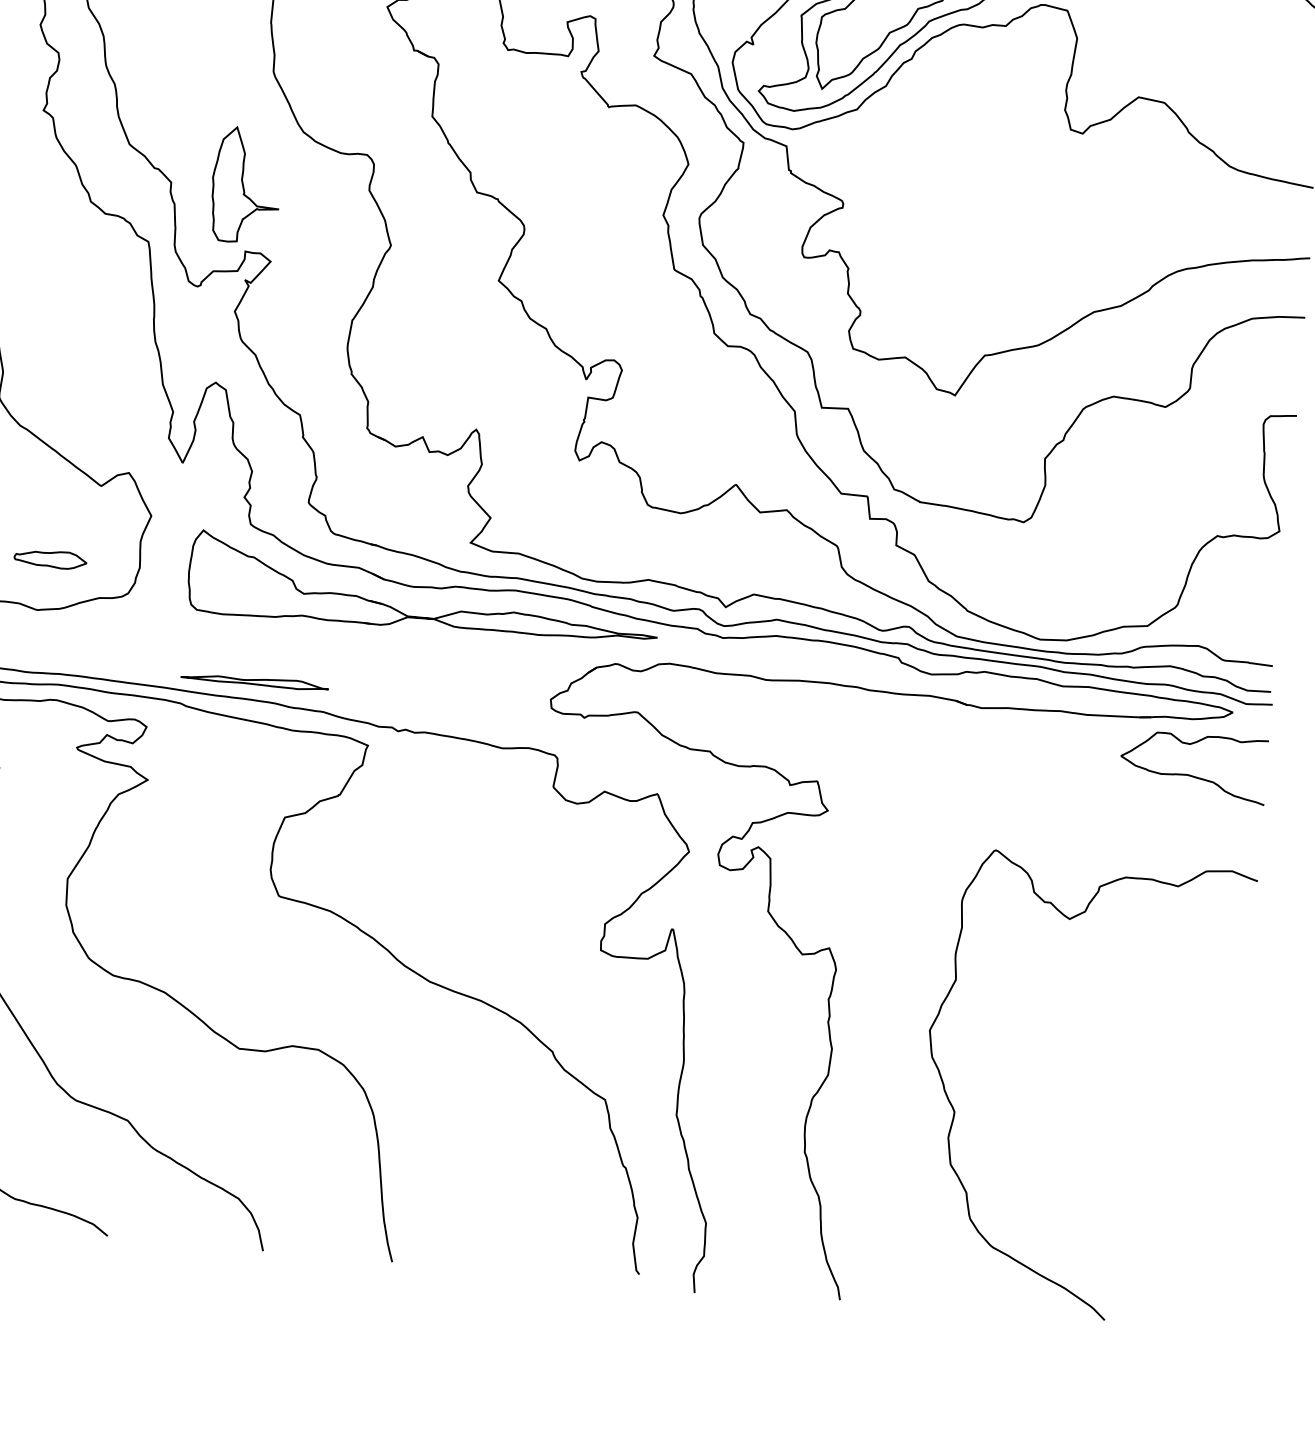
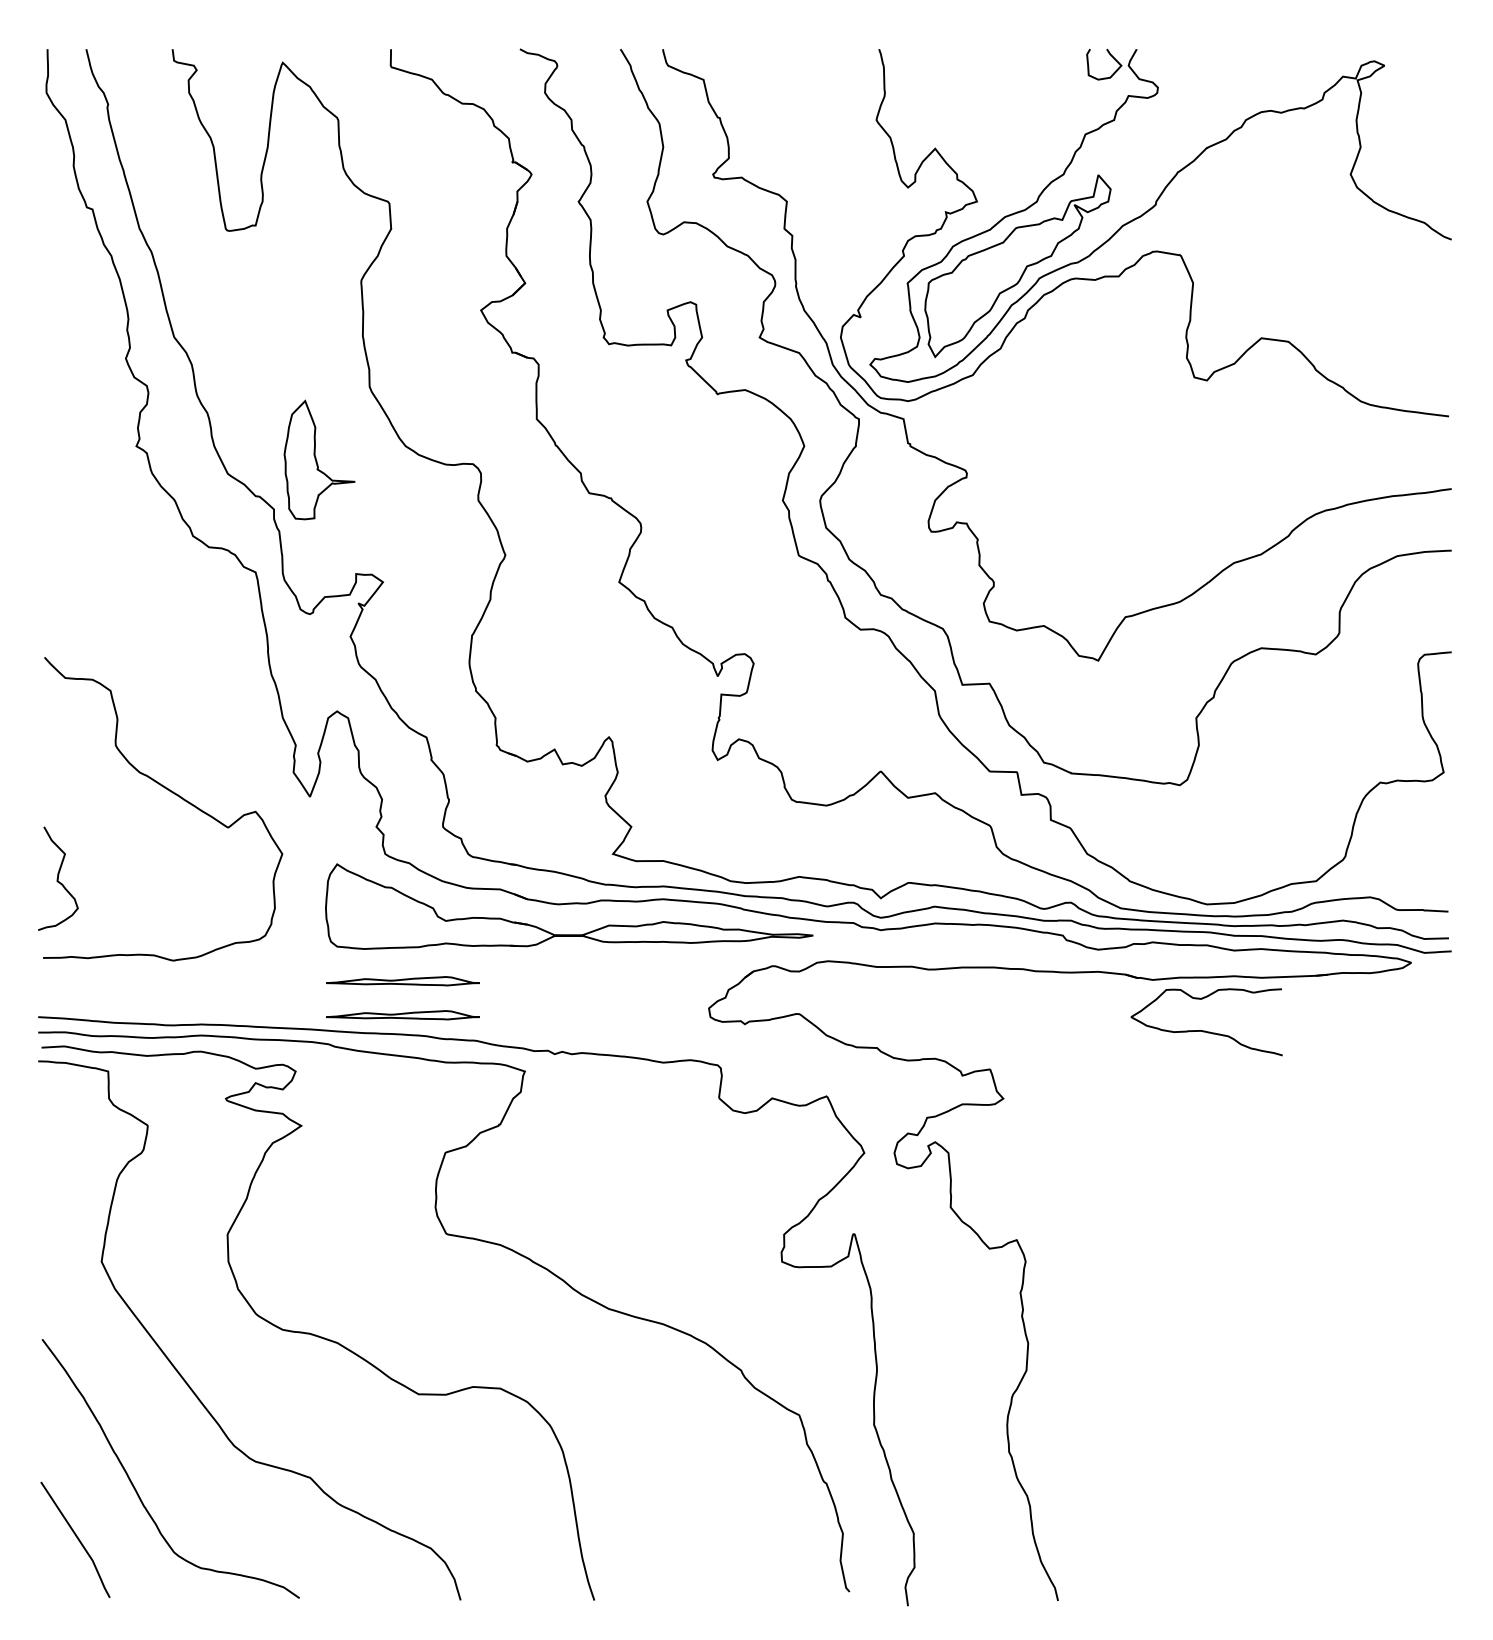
part: (246, 184) -> (319, 459), moved
part: (50, 559) -> (182, 907), removed
part: (257, 648) -> (402, 981), added
curve: (1191, 774) -> (1205, 1030), moved
curve: (955, 1111) -> (1160, 1396), removed

